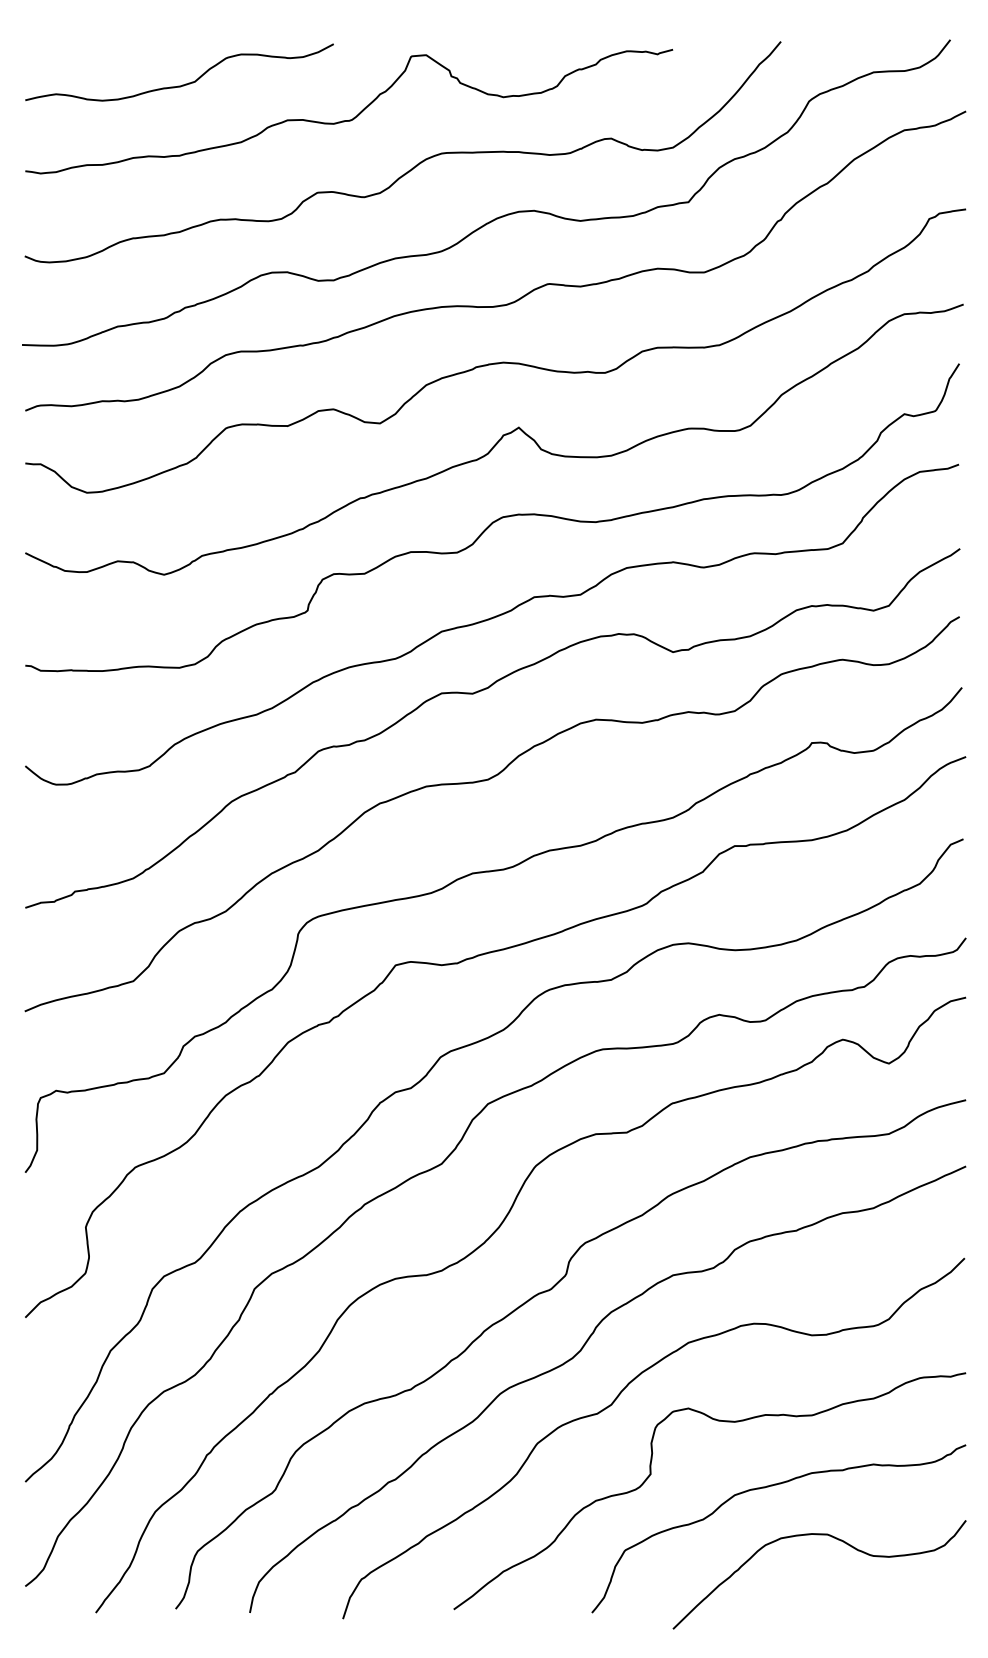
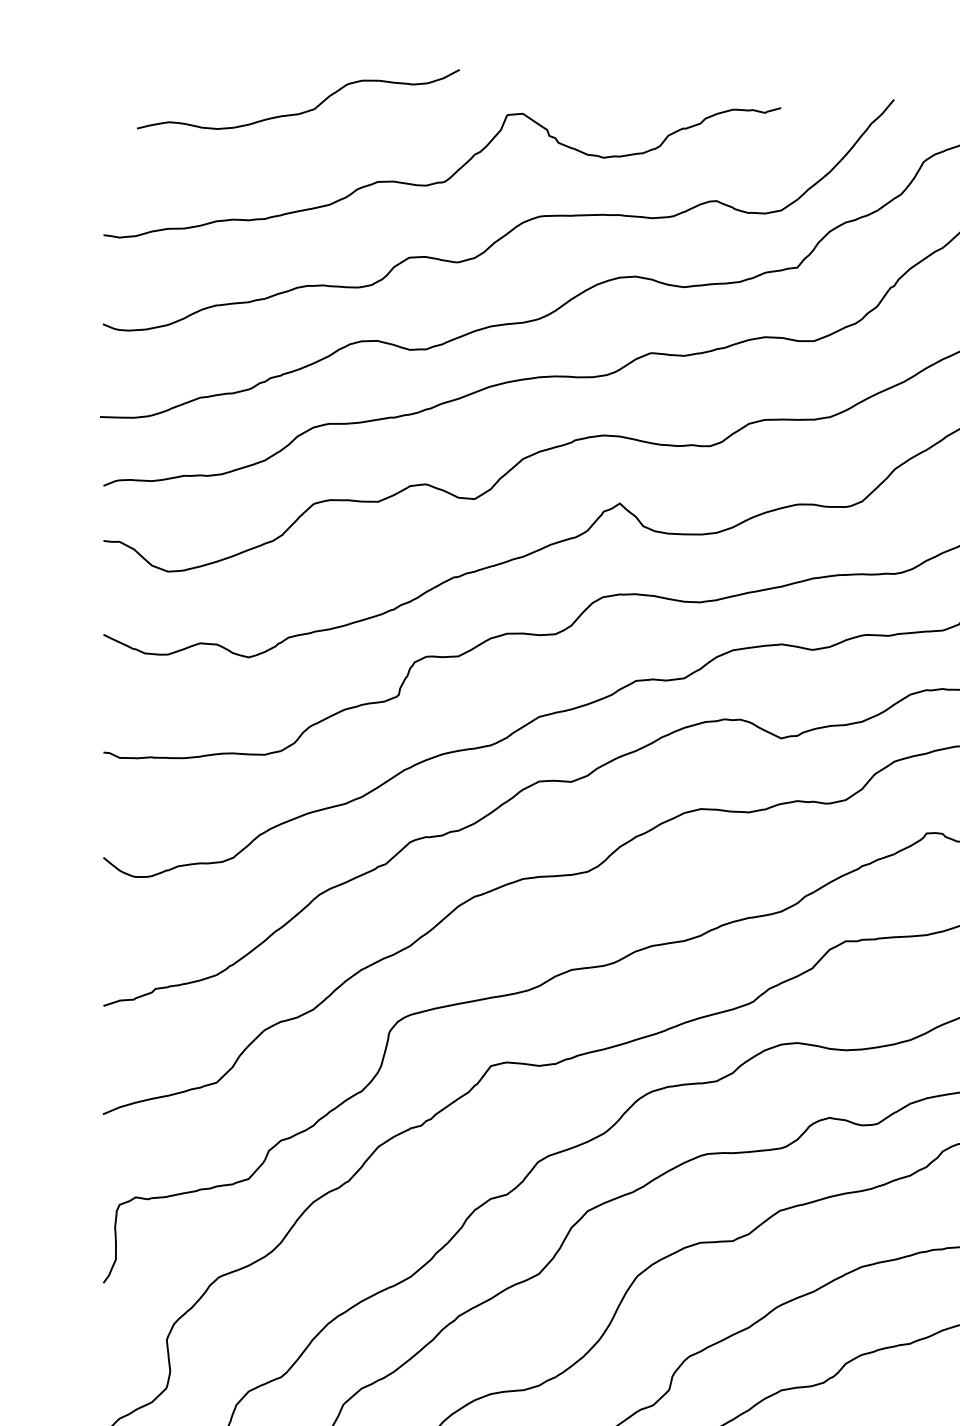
curve: (182, 84) -> (301, 112), moved

